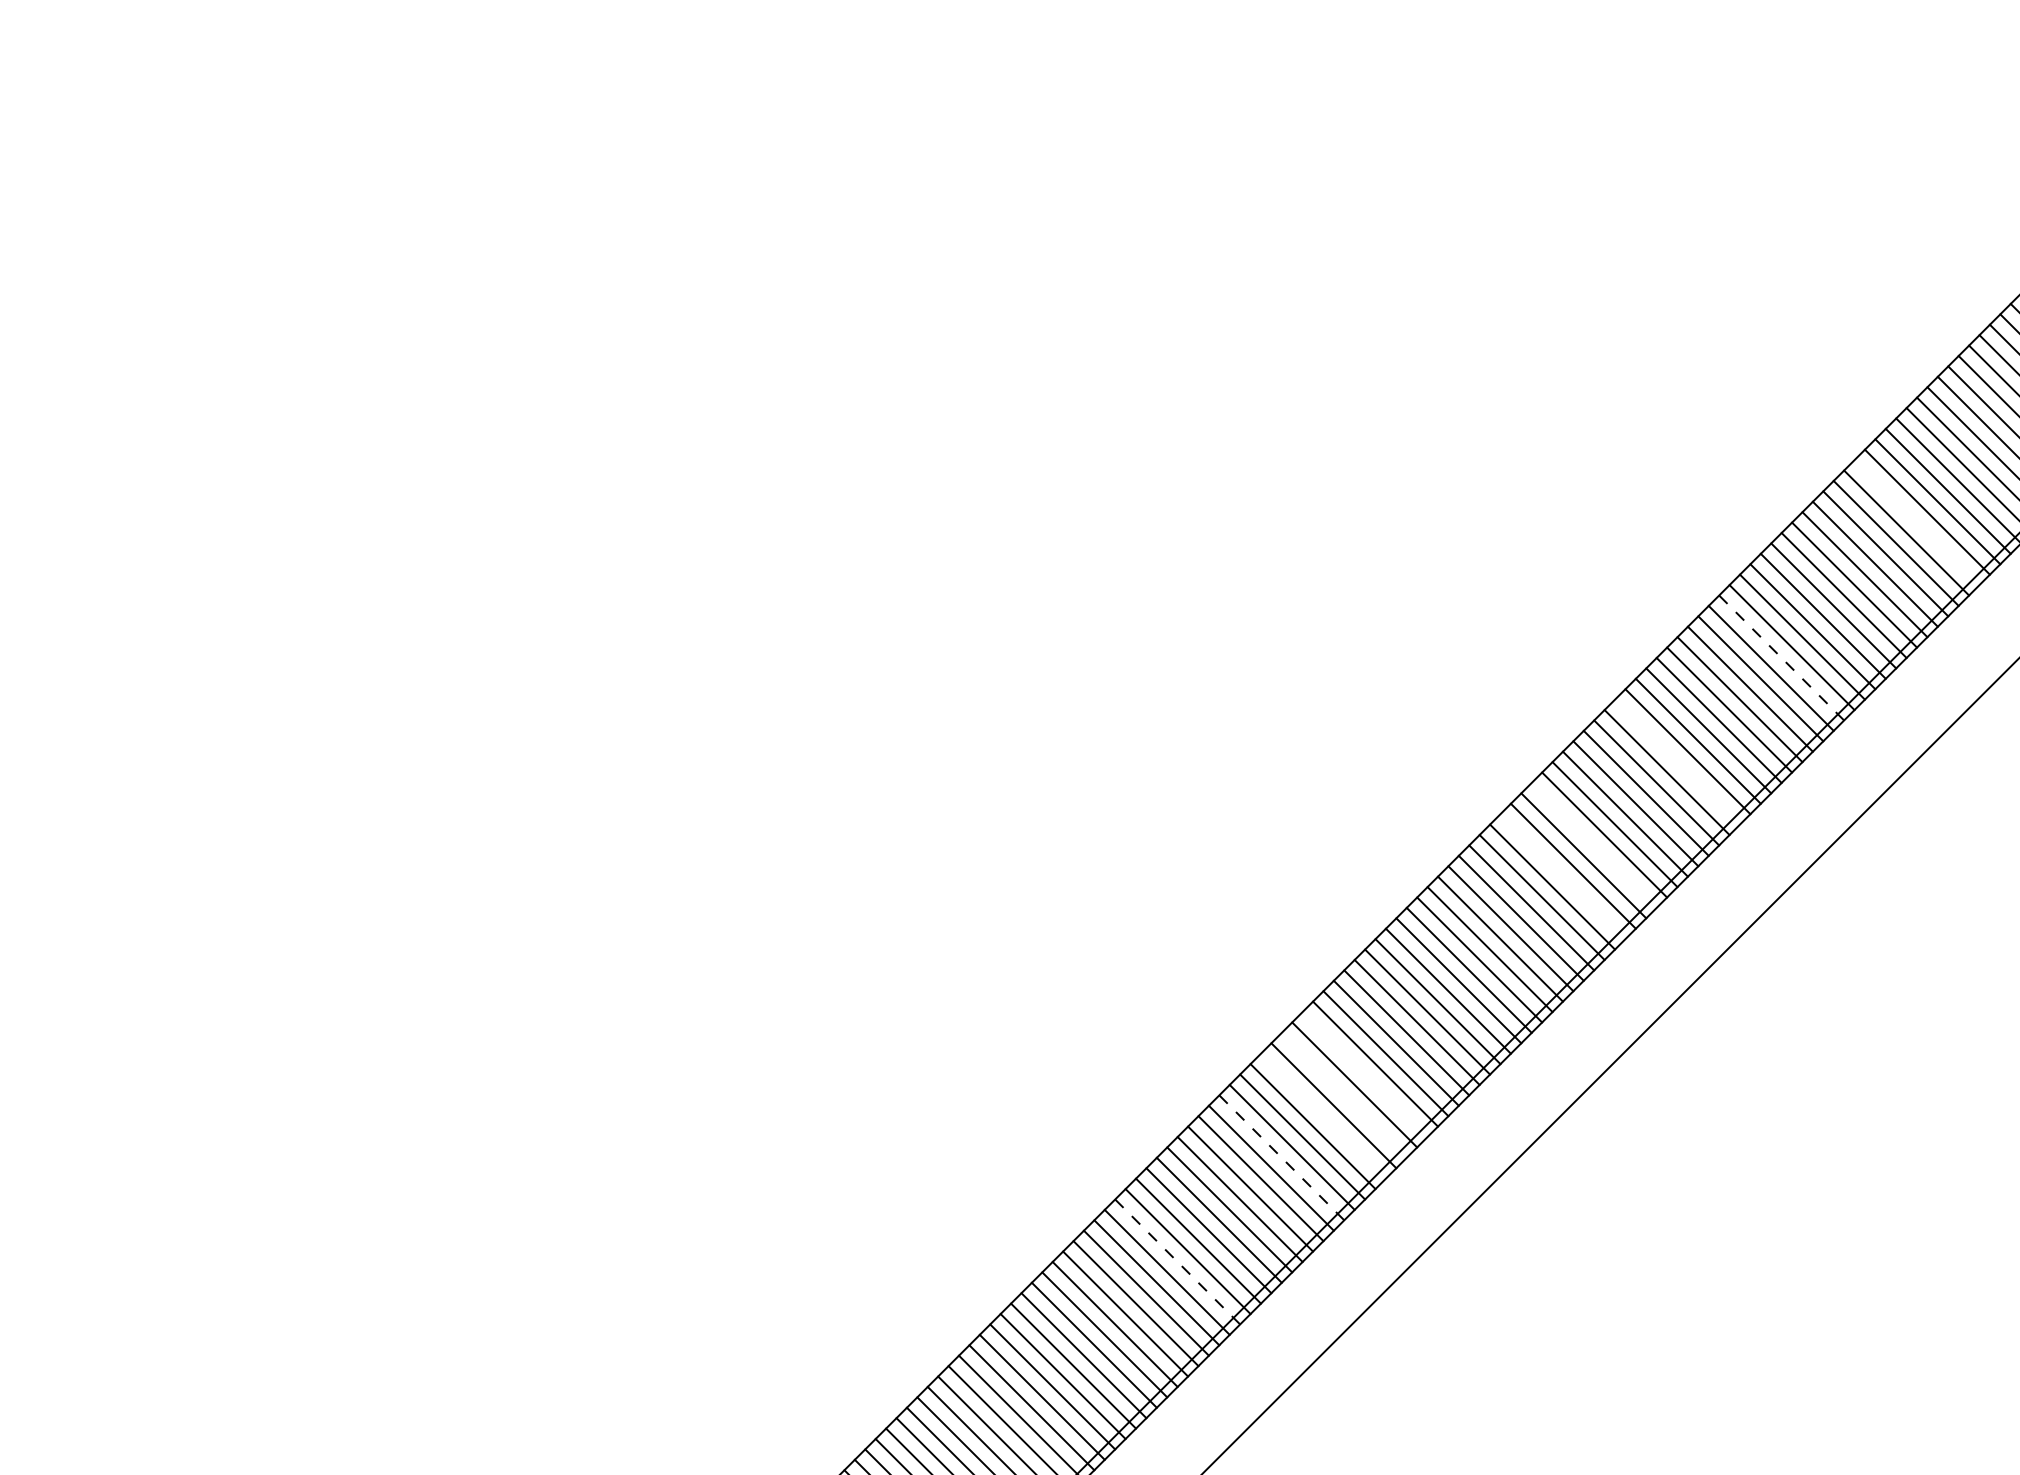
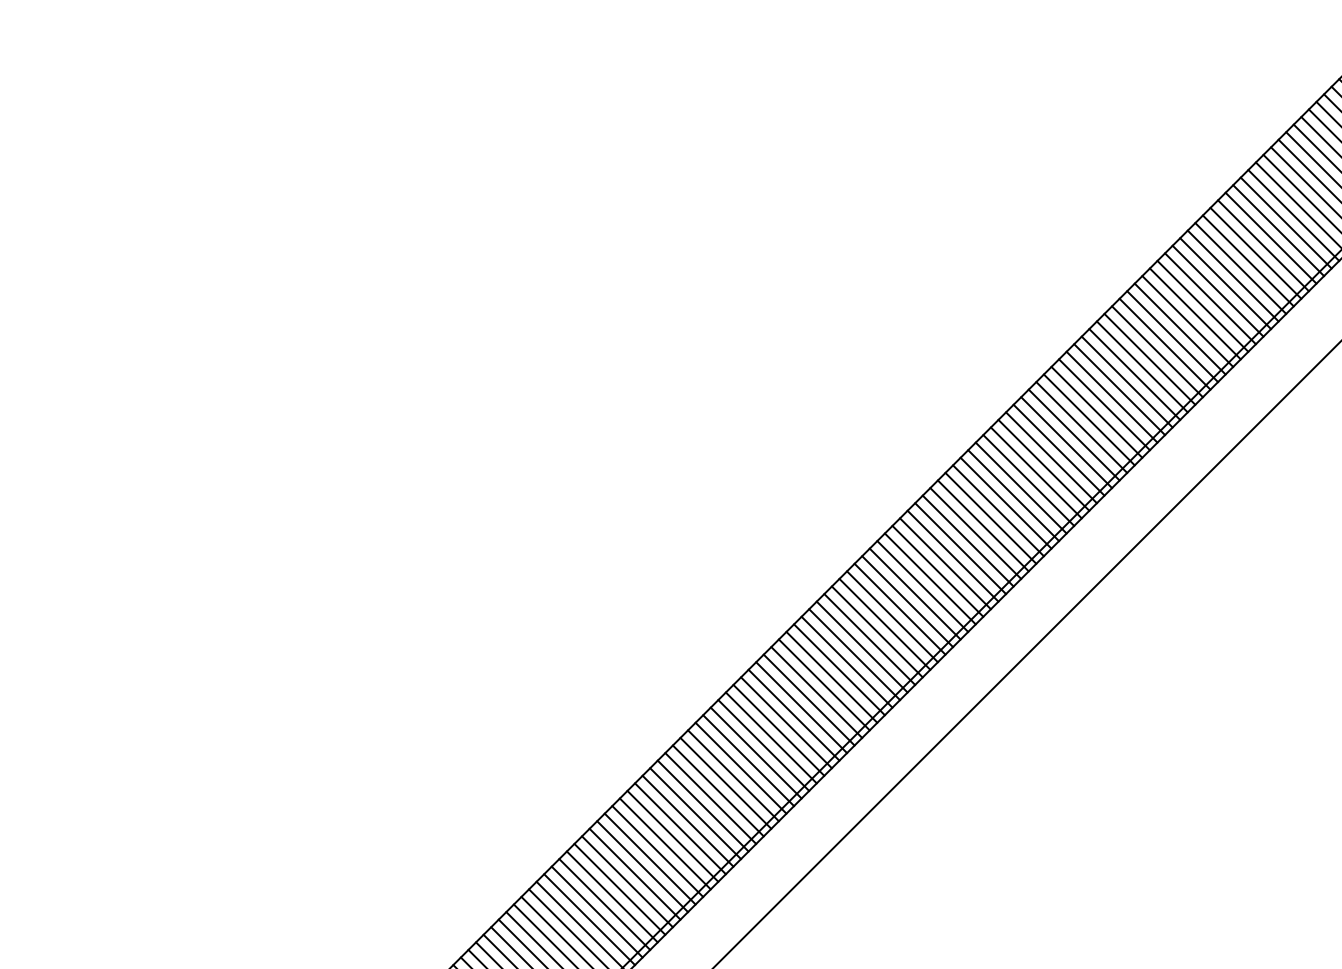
line: (1916, 522) -> (1179, 328), added
line: (1781, 657) -> (1081, 427), dashed -> solid
line: (1677, 761) -> (1006, 502), added
line: (1593, 844) -> (944, 563), added
line: (1562, 876) -> (922, 586), added
line: (1364, 1074) -> (778, 730), added
line: (1343, 1094) -> (763, 744), added
line: (1322, 1115) -> (747, 760), added
line: (1281, 1157) -> (718, 790), dashed -> solid
line: (1177, 1261) -> (642, 866), dashed -> solid

